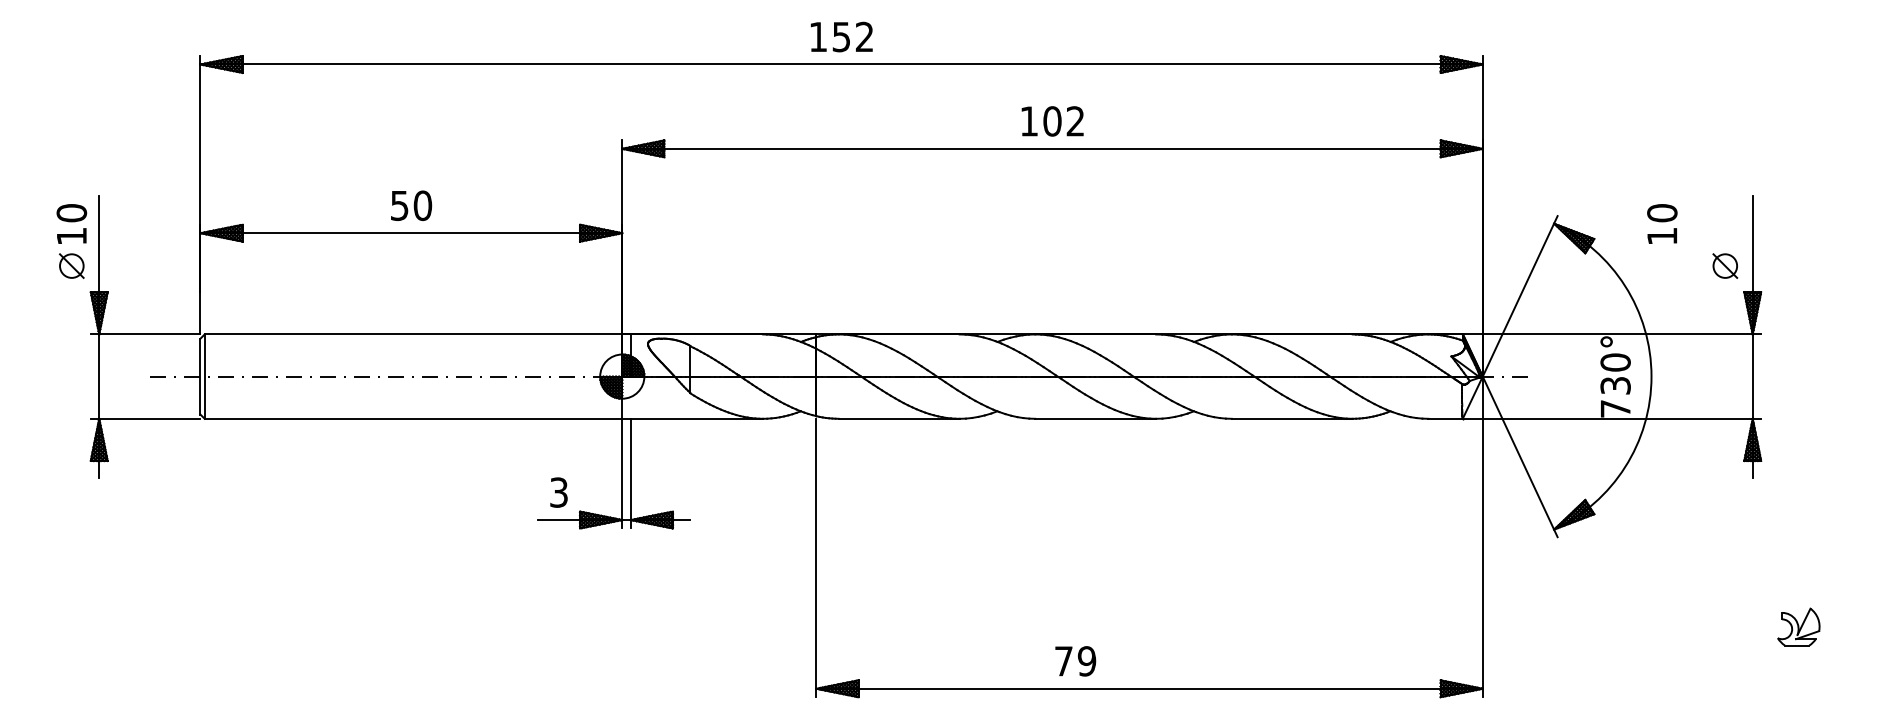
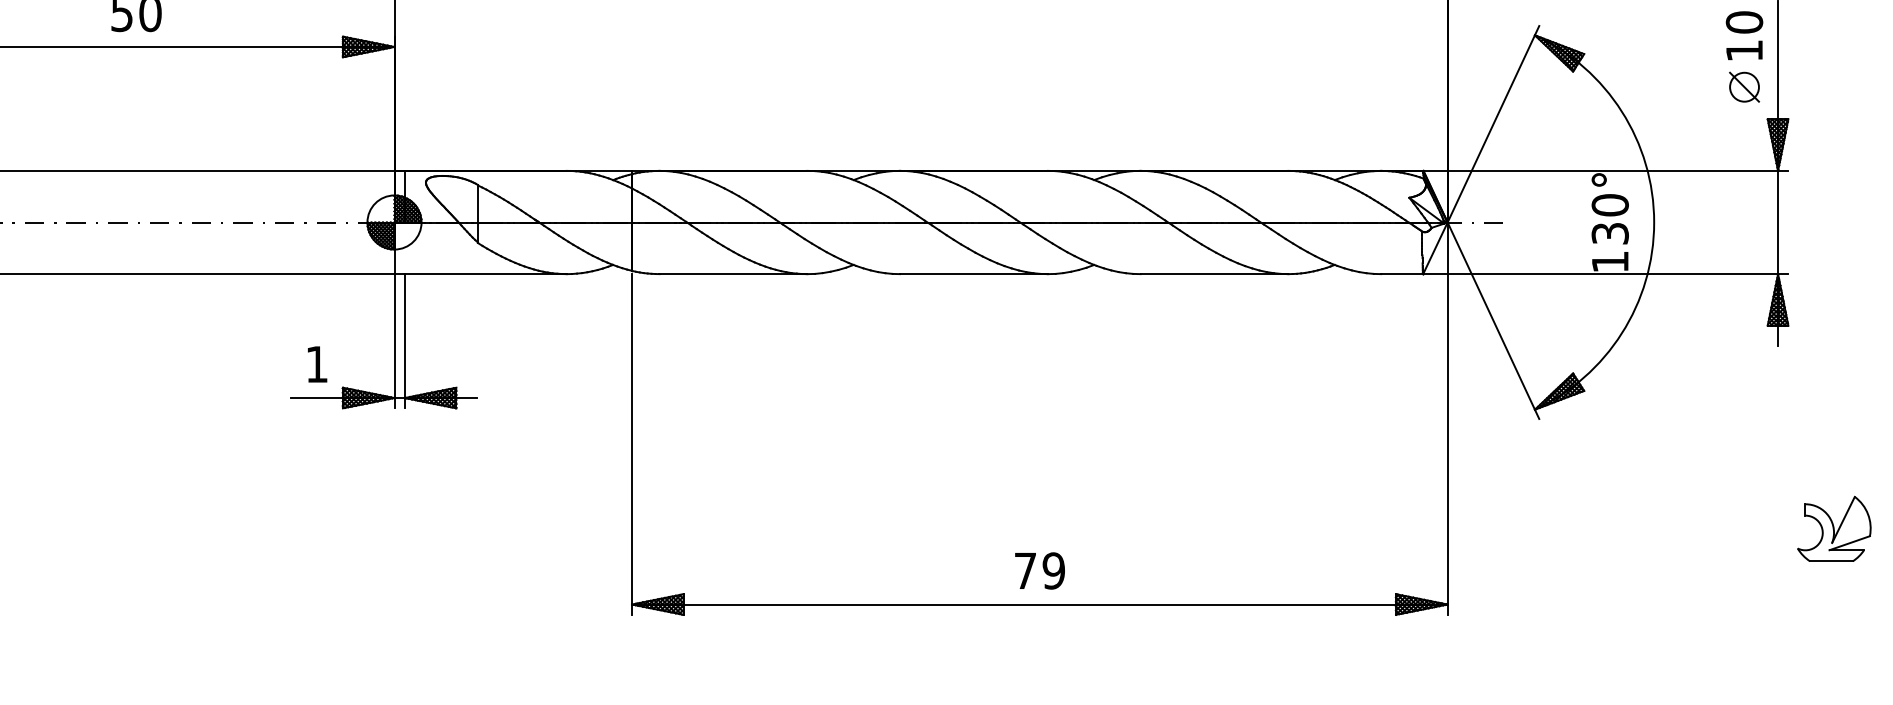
text: (1662, 223) -> (1744, 35), moved
text: (1615, 408) -> (1610, 261), 730° -> 130°
text: (558, 492) -> (316, 364), 3 -> 1
part: (1798, 626) -> (1834, 528), size x1.43
text: (1075, 661) -> (1039, 571), moved

